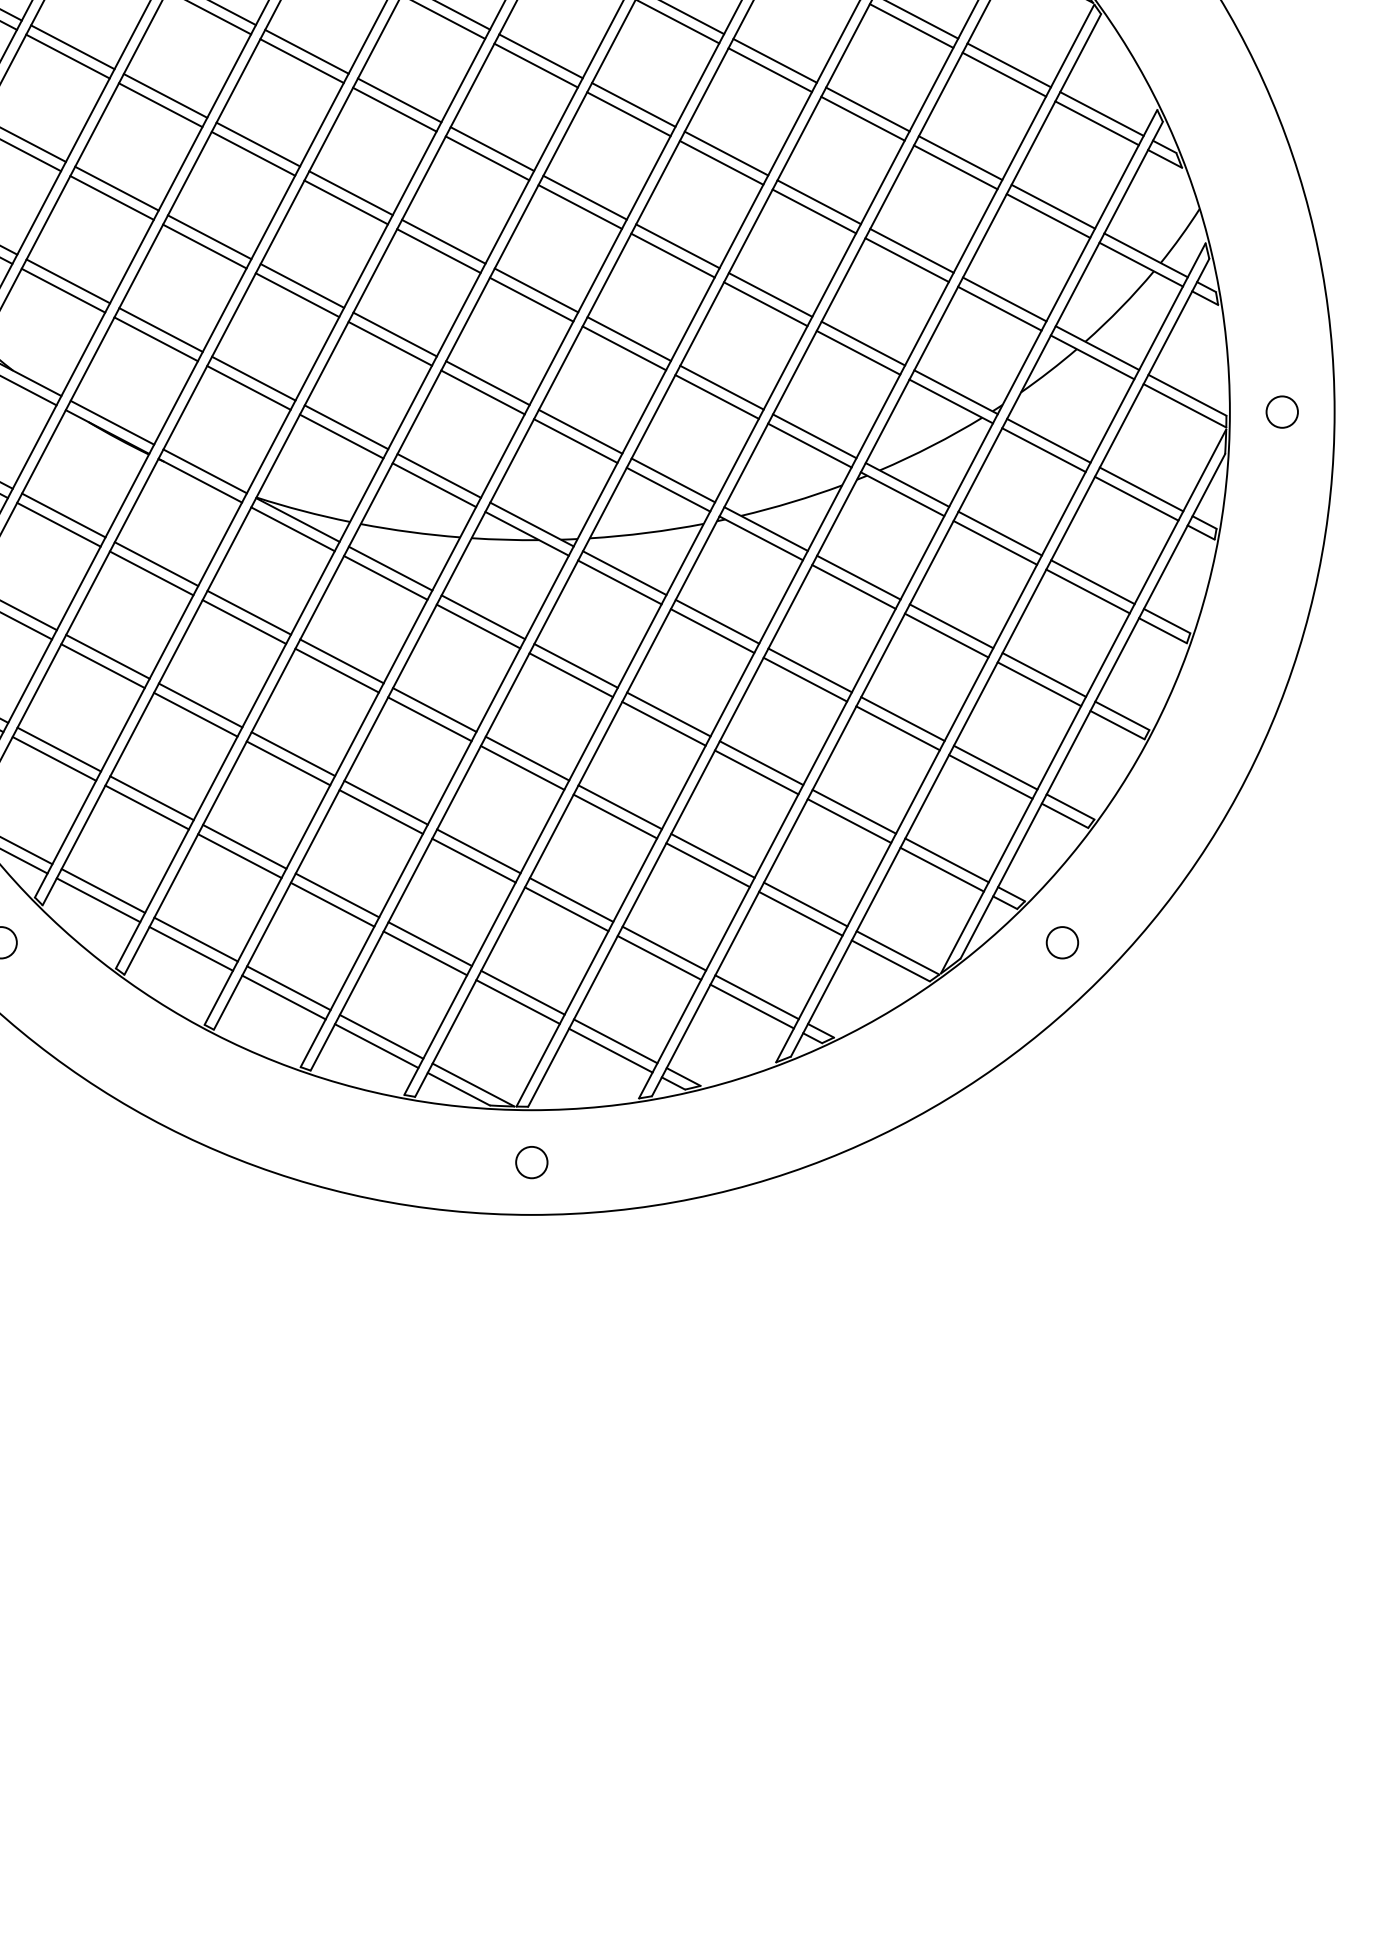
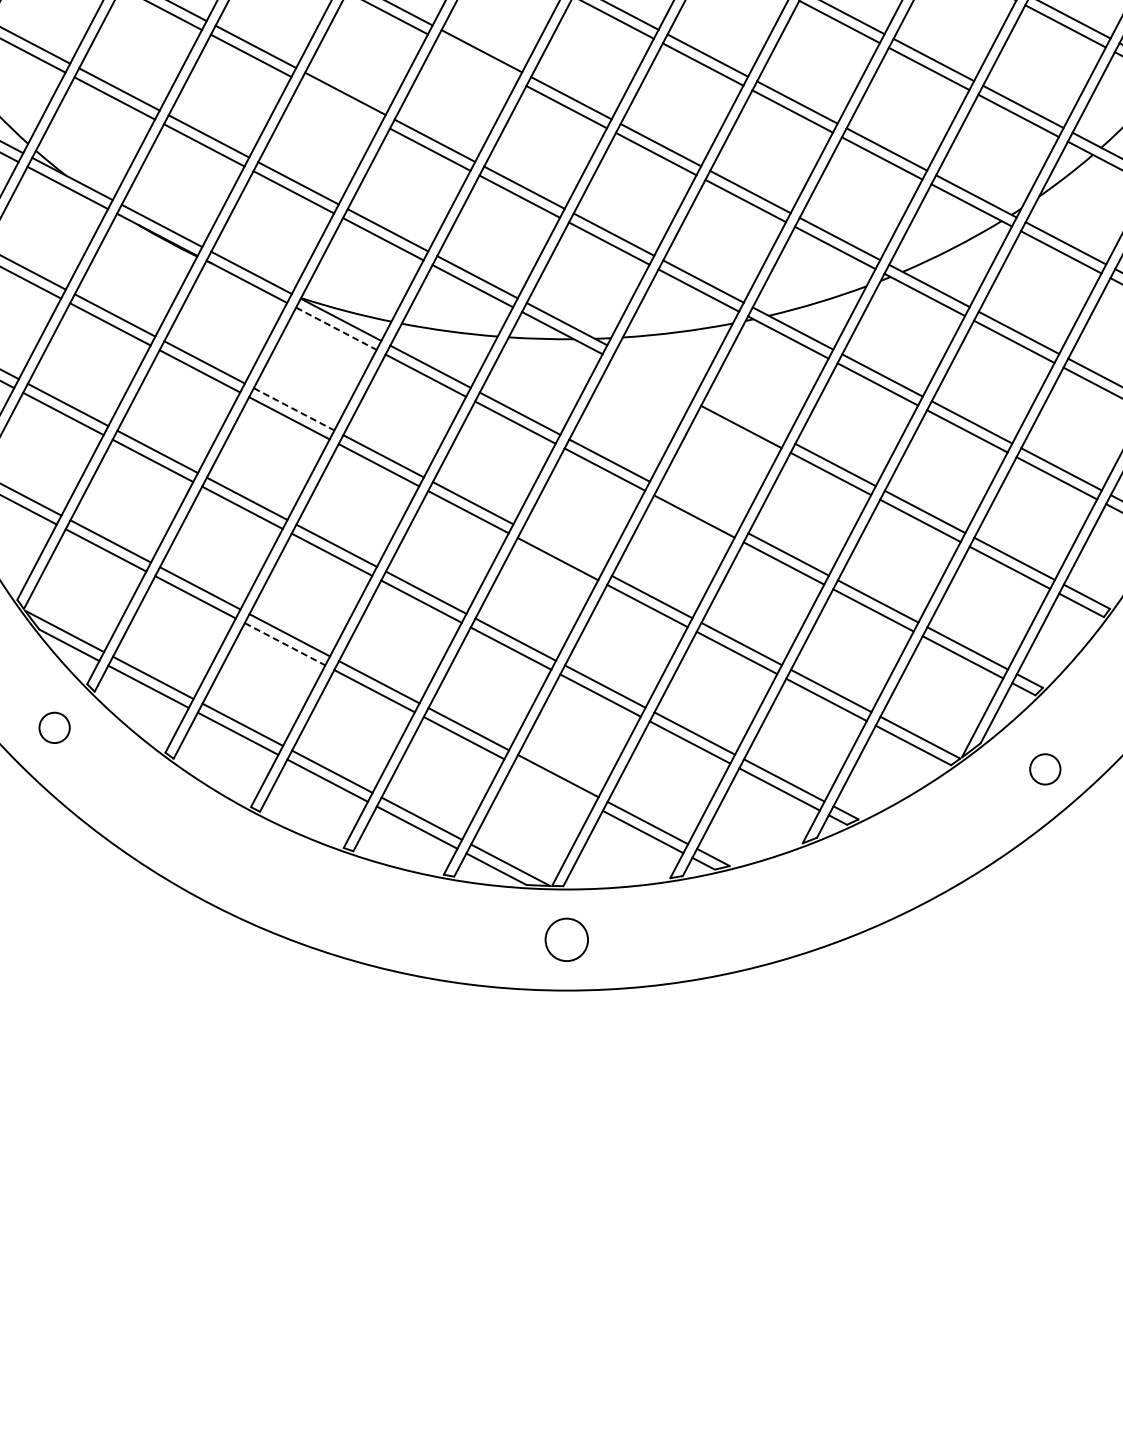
line: (438, 250) -> (476, 59), removed
line: (297, 295) -> (340, 103), removed
line: (293, 529) -> (336, 328), solid -> dashed
line: (624, 573) -> (656, 371), removed
line: (619, 582) -> (651, 380), removed
line: (249, 613) -> (294, 410), solid -> dashed
line: (717, 621) -> (746, 417), removed
line: (668, 714) -> (698, 507), removed
line: (527, 758) -> (562, 550), removed
line: (240, 856) -> (285, 644), solid -> dashed
circle: (1062, 942) -> (1045, 769), moved
line: (517, 1001) -> (553, 784), removed
circle: (531, 1162) -> (566, 939), size x1.4

